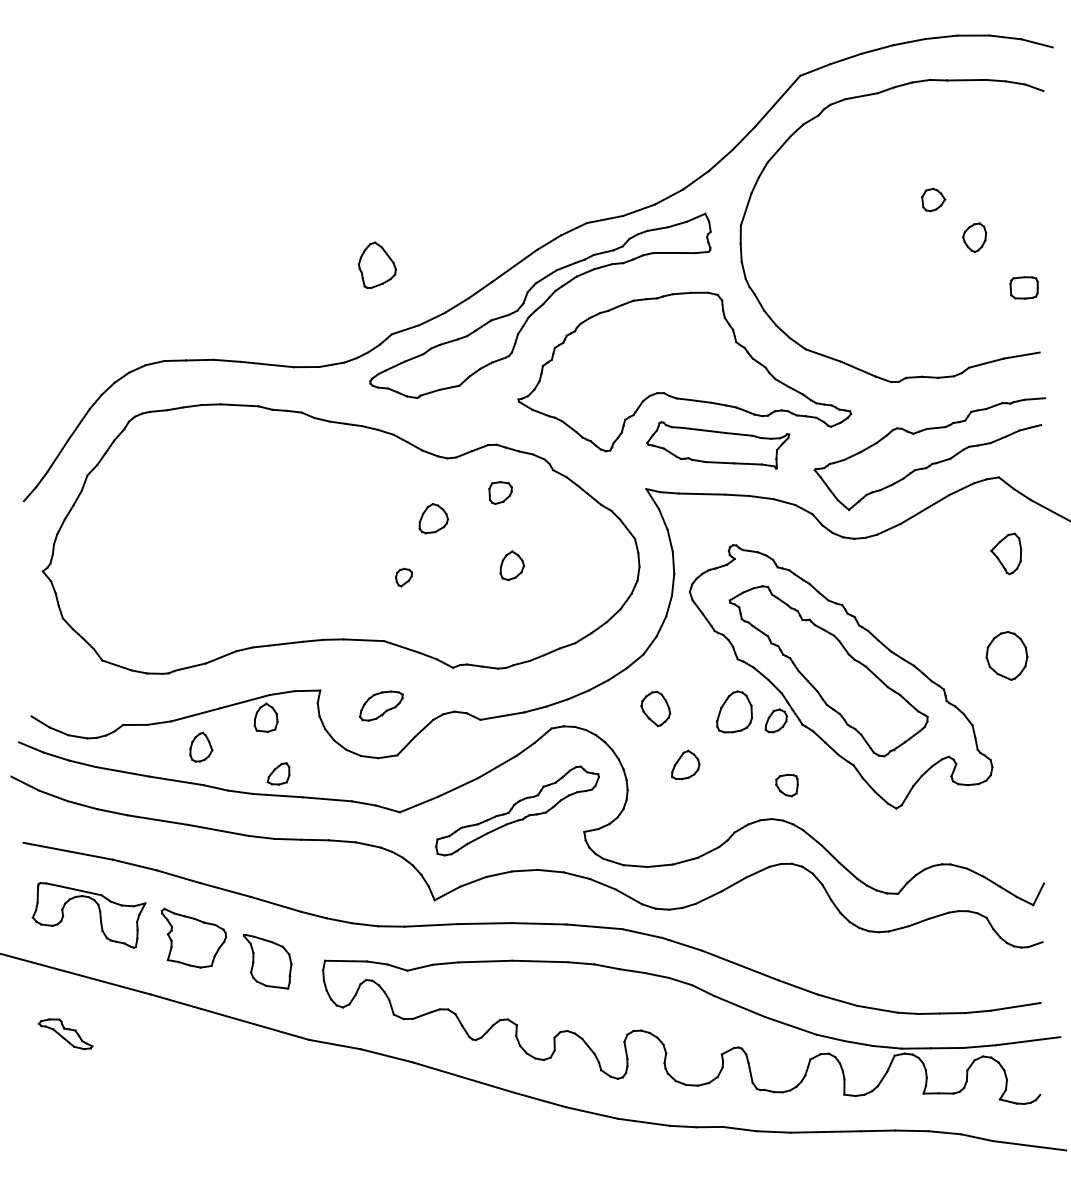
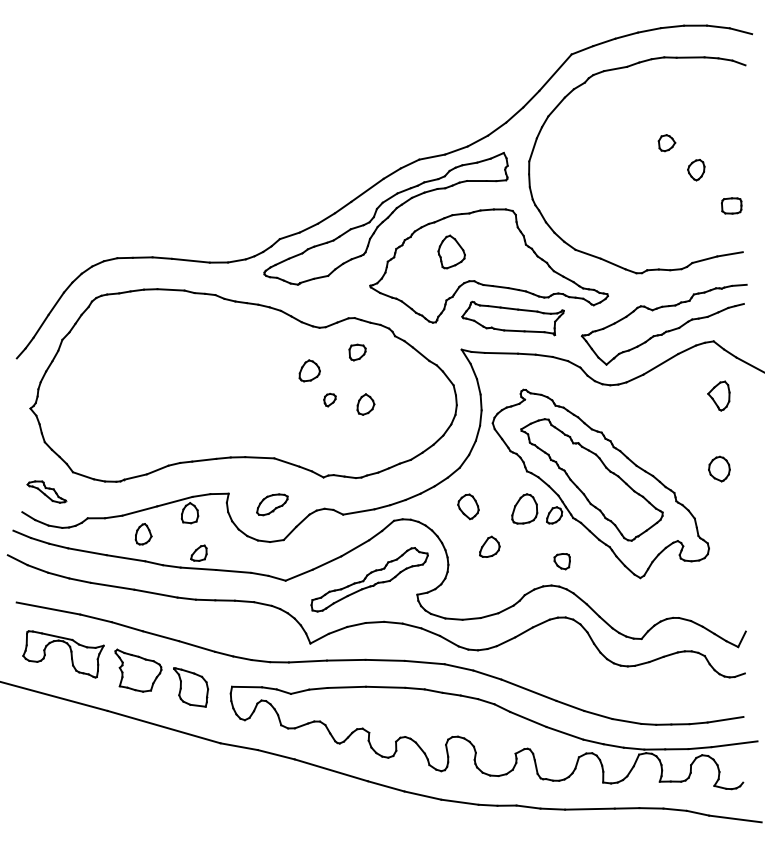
part: (377, 264) -> (451, 251), moved
part: (403, 577) -> (329, 400), moved
part: (1006, 656) -> (719, 469), size x0.71
part: (65, 1034) -> (46, 492), moved

